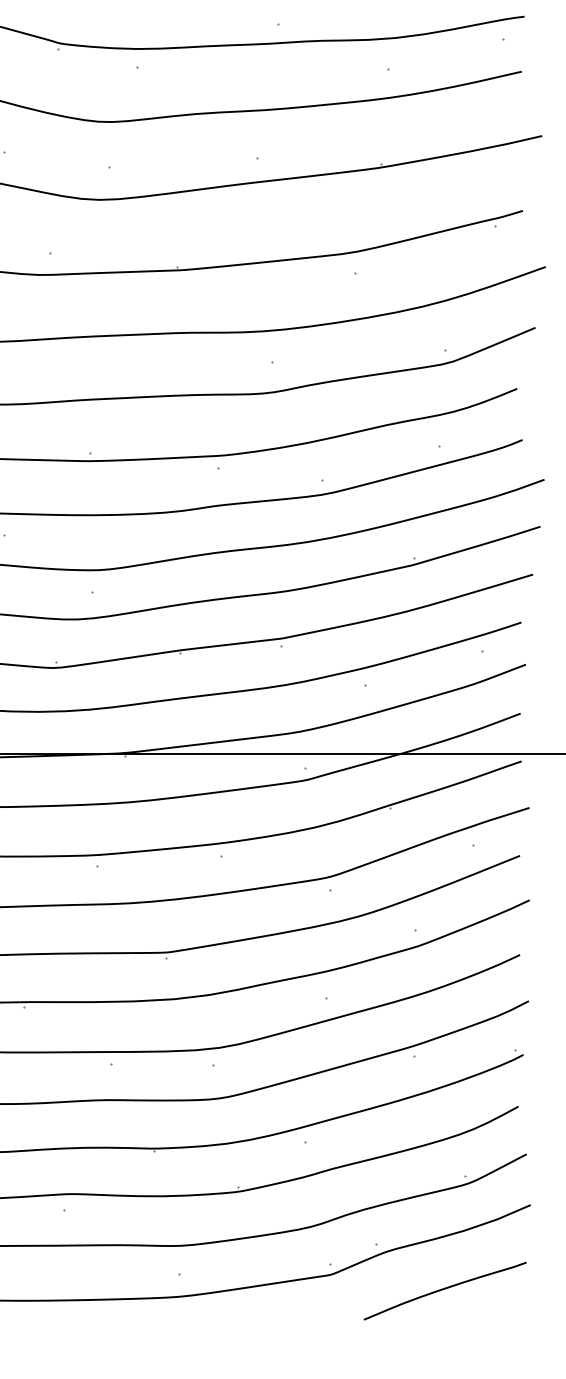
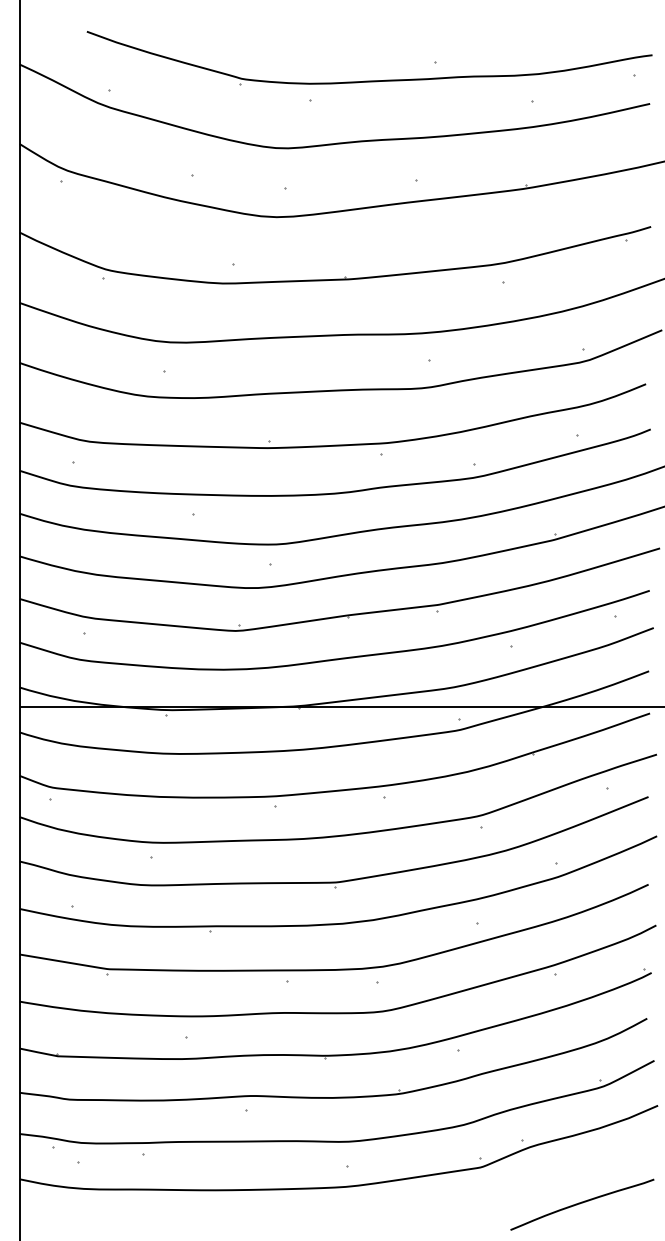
curve: (445, 1289) -> (582, 1203), moved

